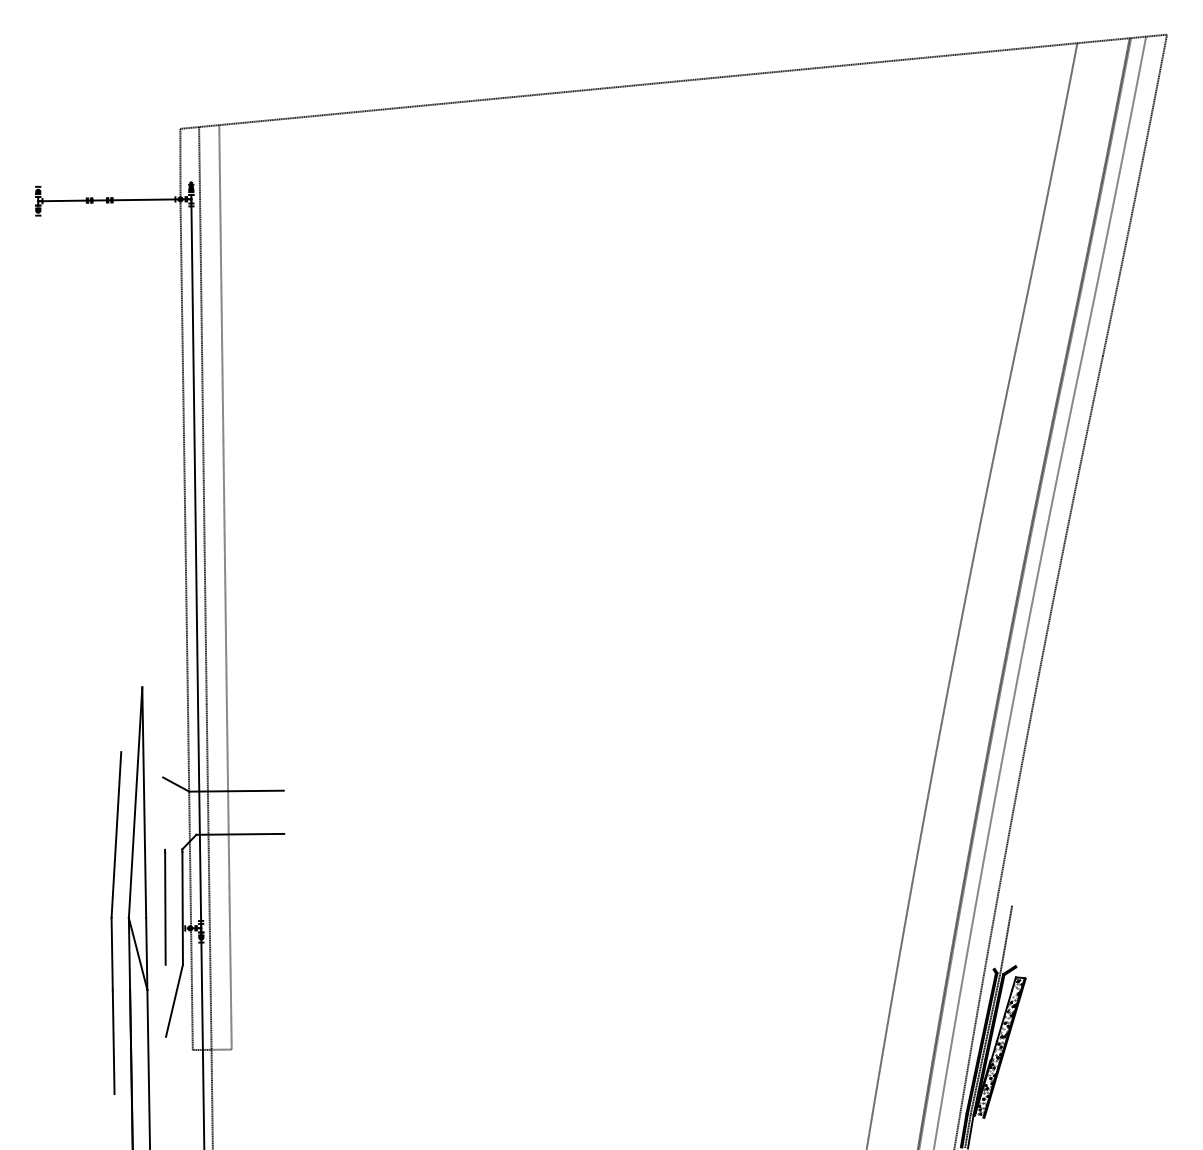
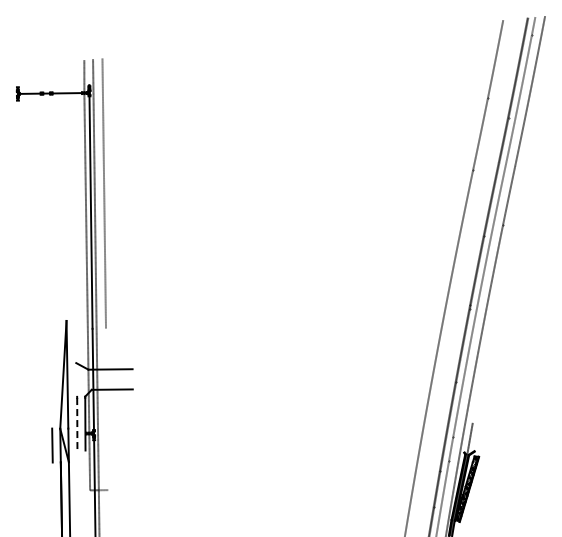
line: (673, 82) -> (314, 38), removed
line: (116, 834) -> (54, 389), removed
line: (230, 876) -> (107, 409), removed
line: (165, 909) -> (77, 424), solid -> dashed
line: (174, 1001) -> (81, 467), removed
line: (112, 1041) -> (52, 486), removed

